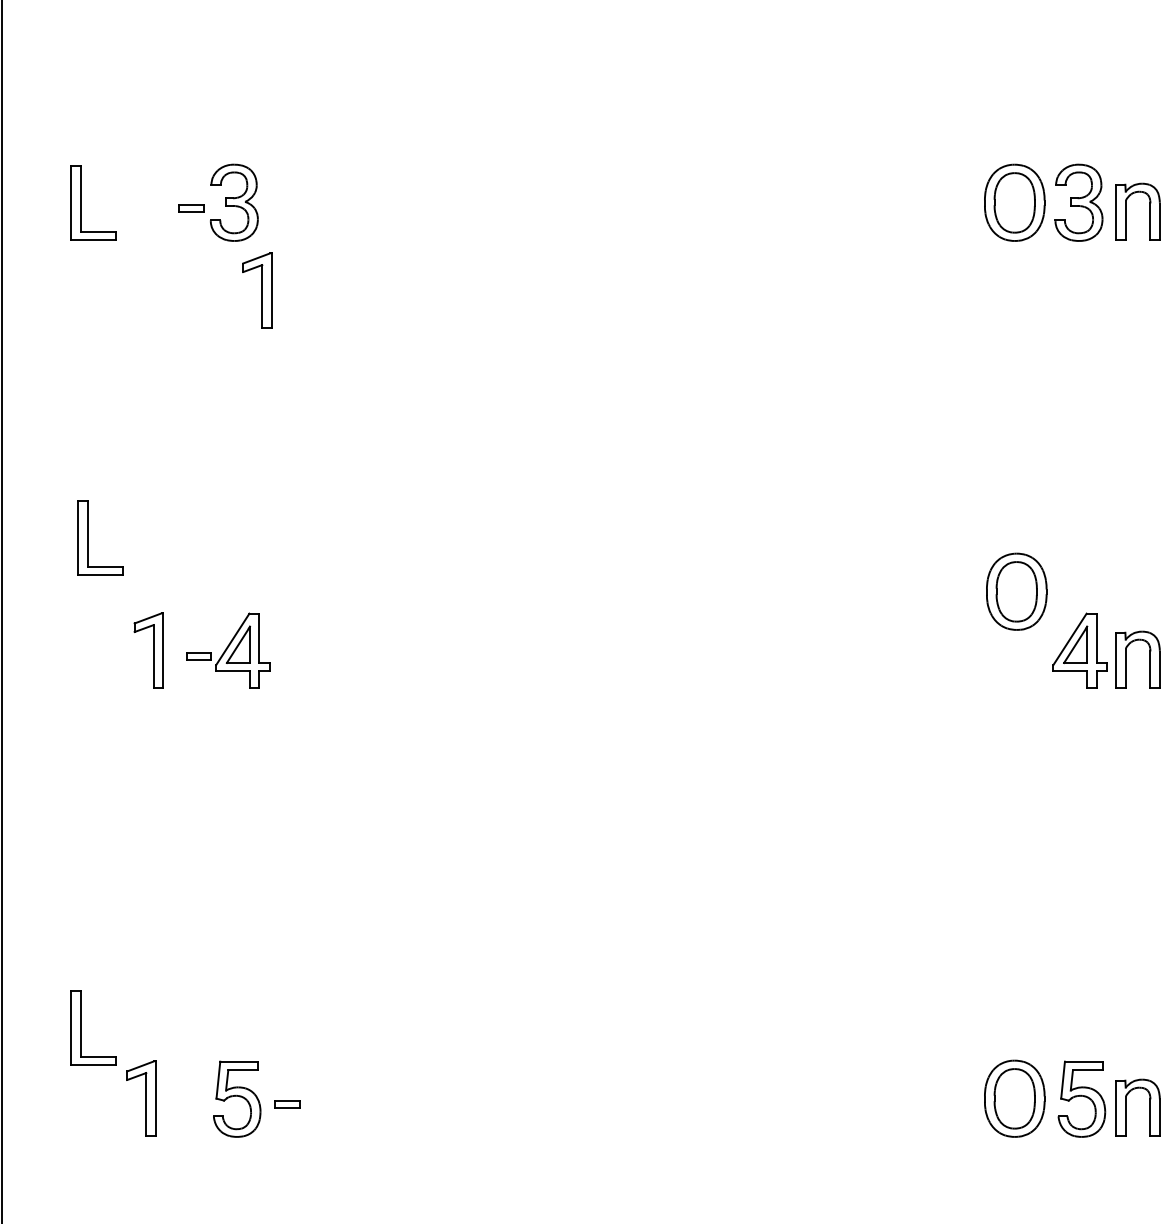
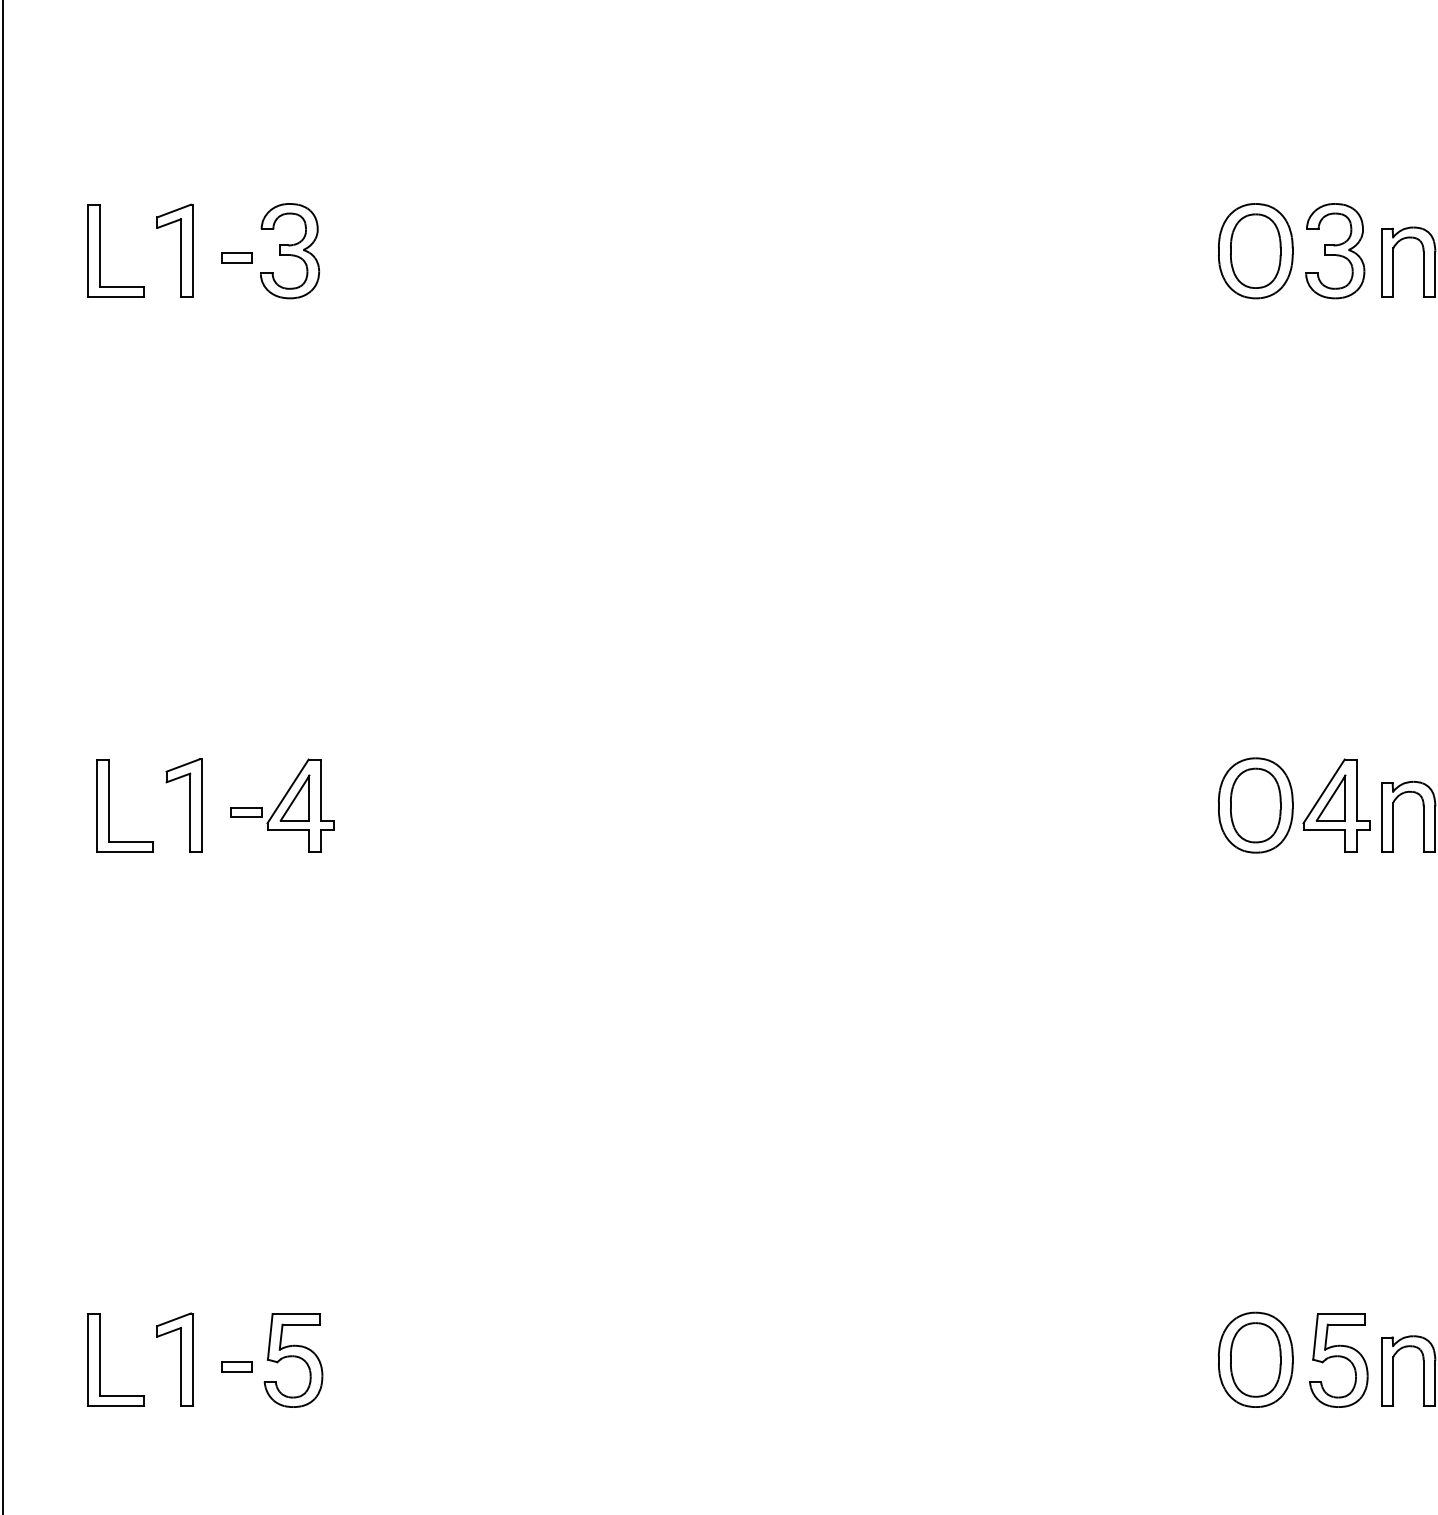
part: (257, 290) -> (175, 250), moved
part: (88, 537) -> (109, 805), moved
part: (1016, 591) -> (1255, 805), moved
part: (81, 1027) -> (100, 1359), moved
part: (287, 1104) -> (236, 1366), moved

